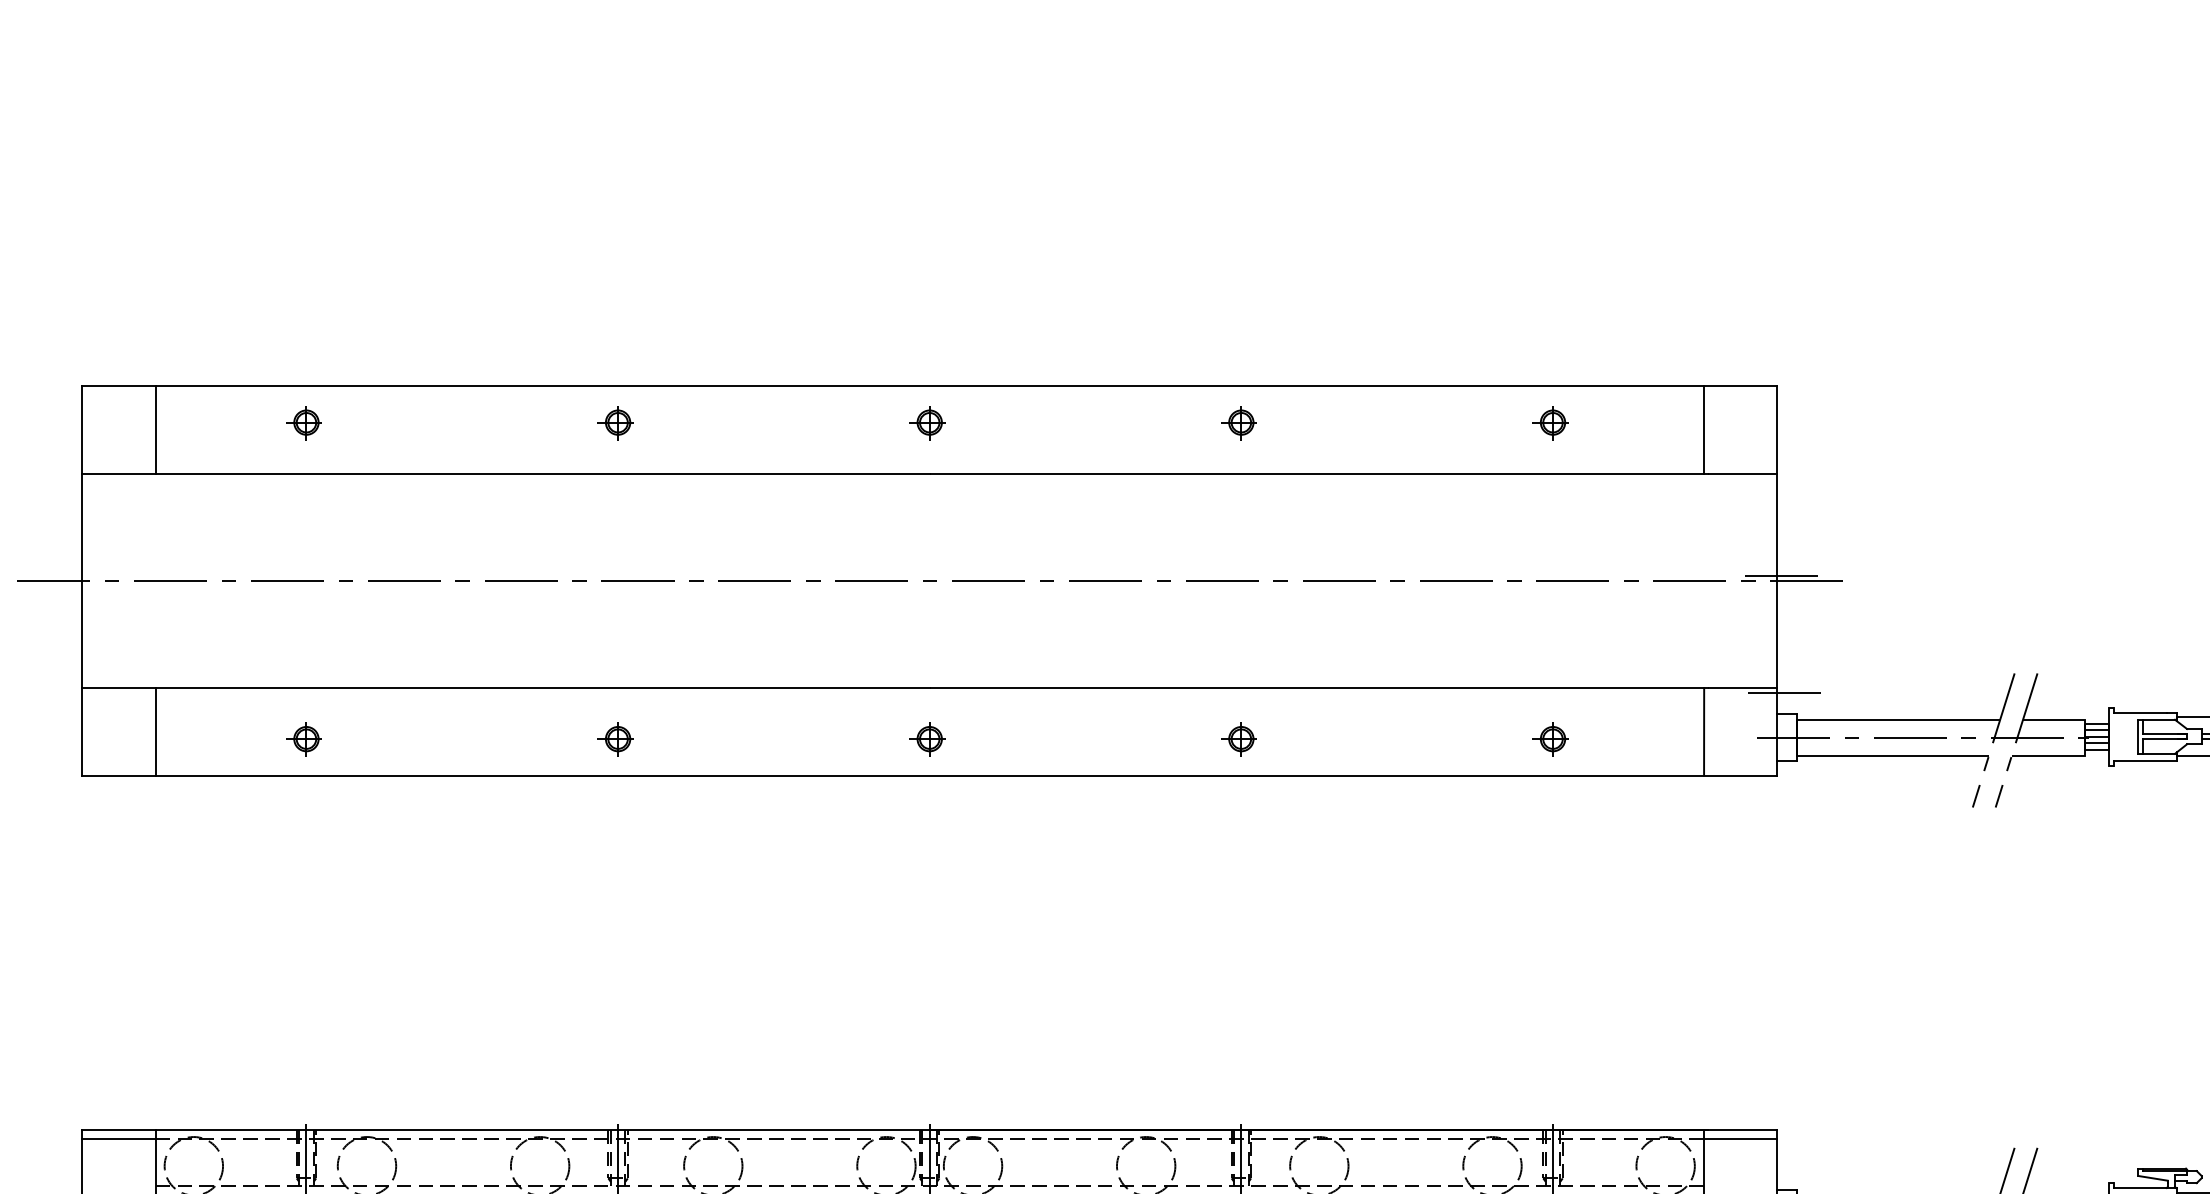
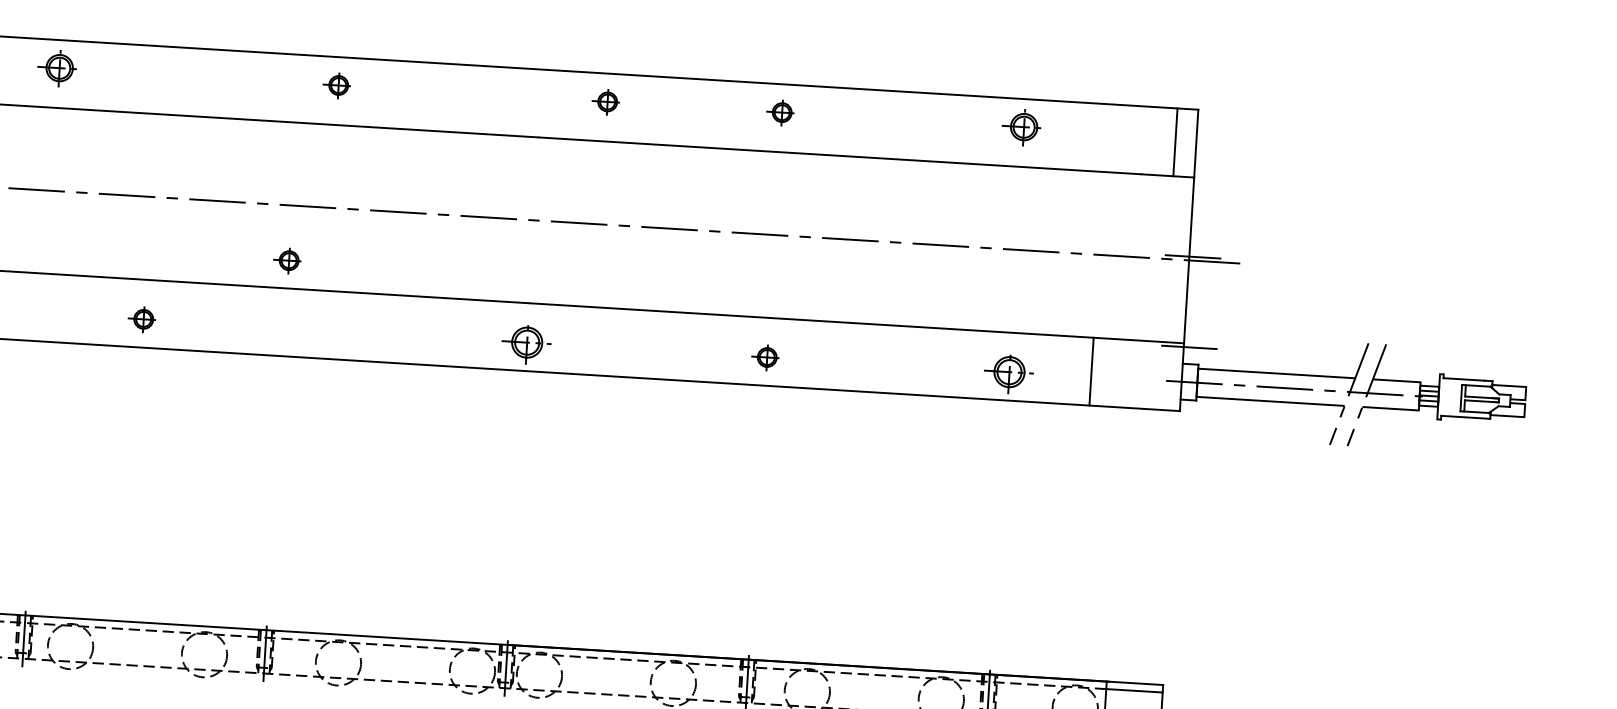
part: (303, 423) -> (56, 68), size x1.4
part: (615, 423) -> (336, 86), moved
part: (927, 423) -> (605, 102), moved
part: (1550, 423) -> (1021, 127), size x1.4
line: (1704, 429) -> (1175, 142), moved
line: (1704, 731) -> (1091, 371), moved
part: (303, 739) -> (141, 319), moved
part: (615, 739) -> (287, 260), moved
part: (927, 739) -> (524, 342), size x1.6
part: (1550, 739) -> (1006, 372), size x1.6

